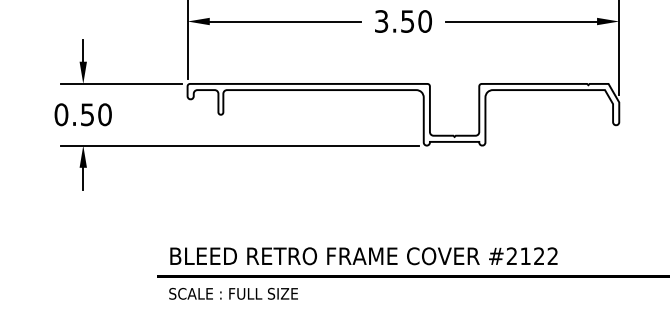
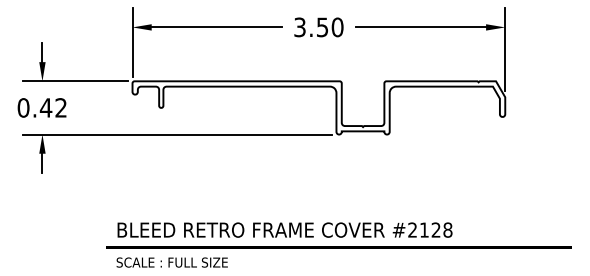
text: (96, 114) -> (53, 107), 0.50 -> 0.42
text: (552, 255) -> (447, 229), #2122 -> #2128

